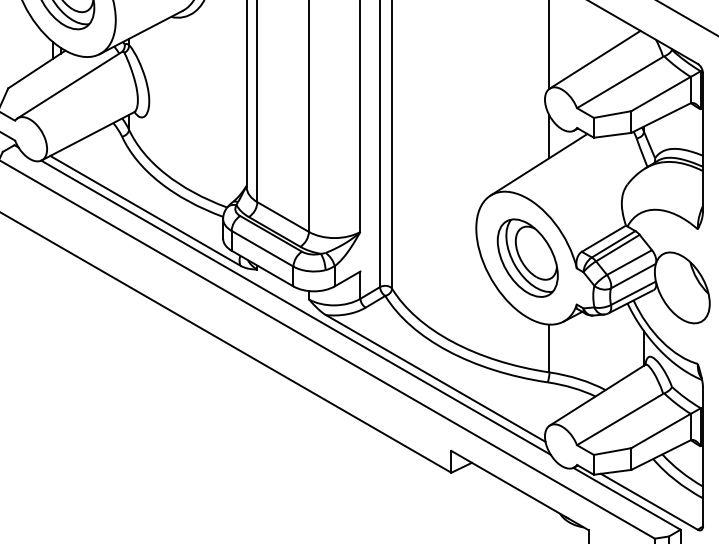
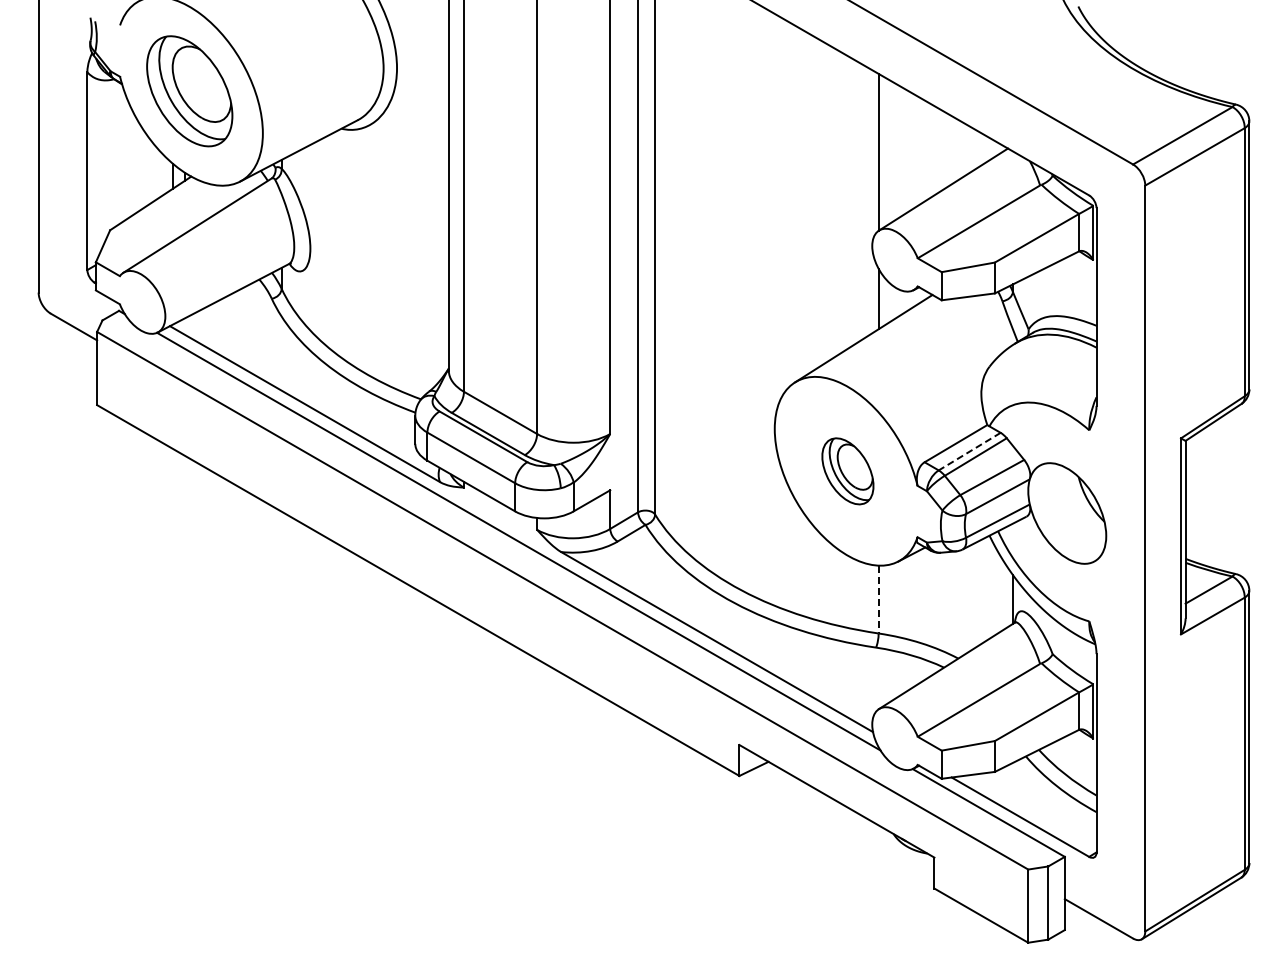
line: (613, 244) -> (969, 451), solid -> dashed
part: (527, 258) -> (847, 471), size x0.6
line: (549, 348) -> (878, 599), solid -> dashed

